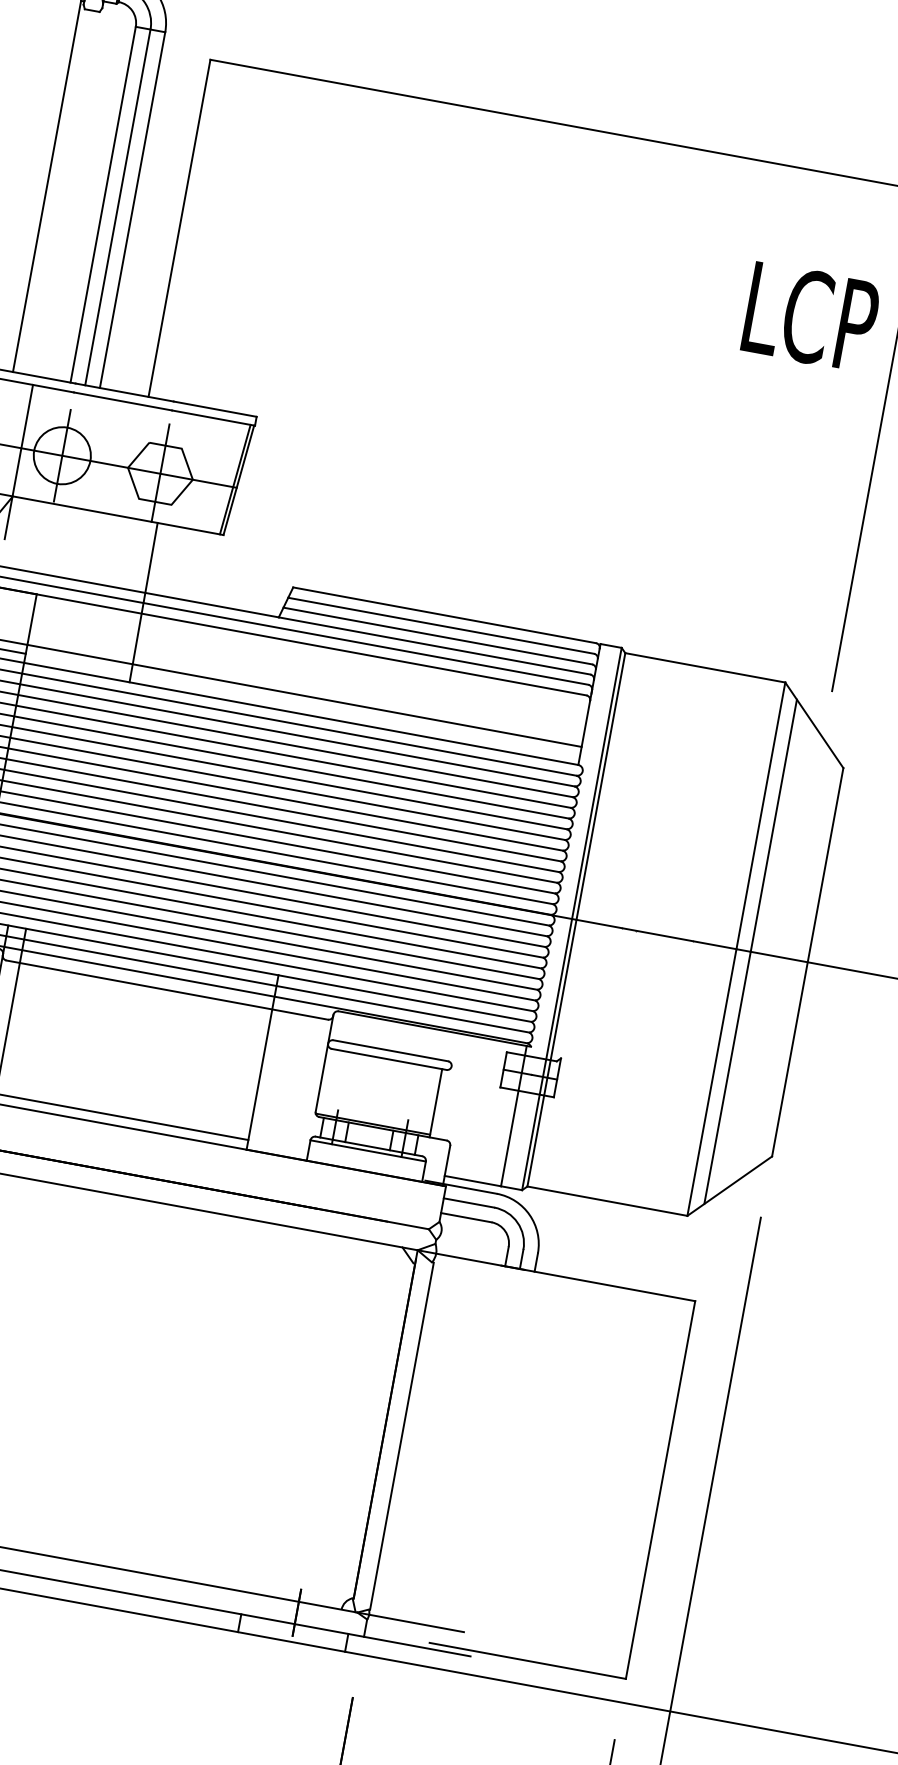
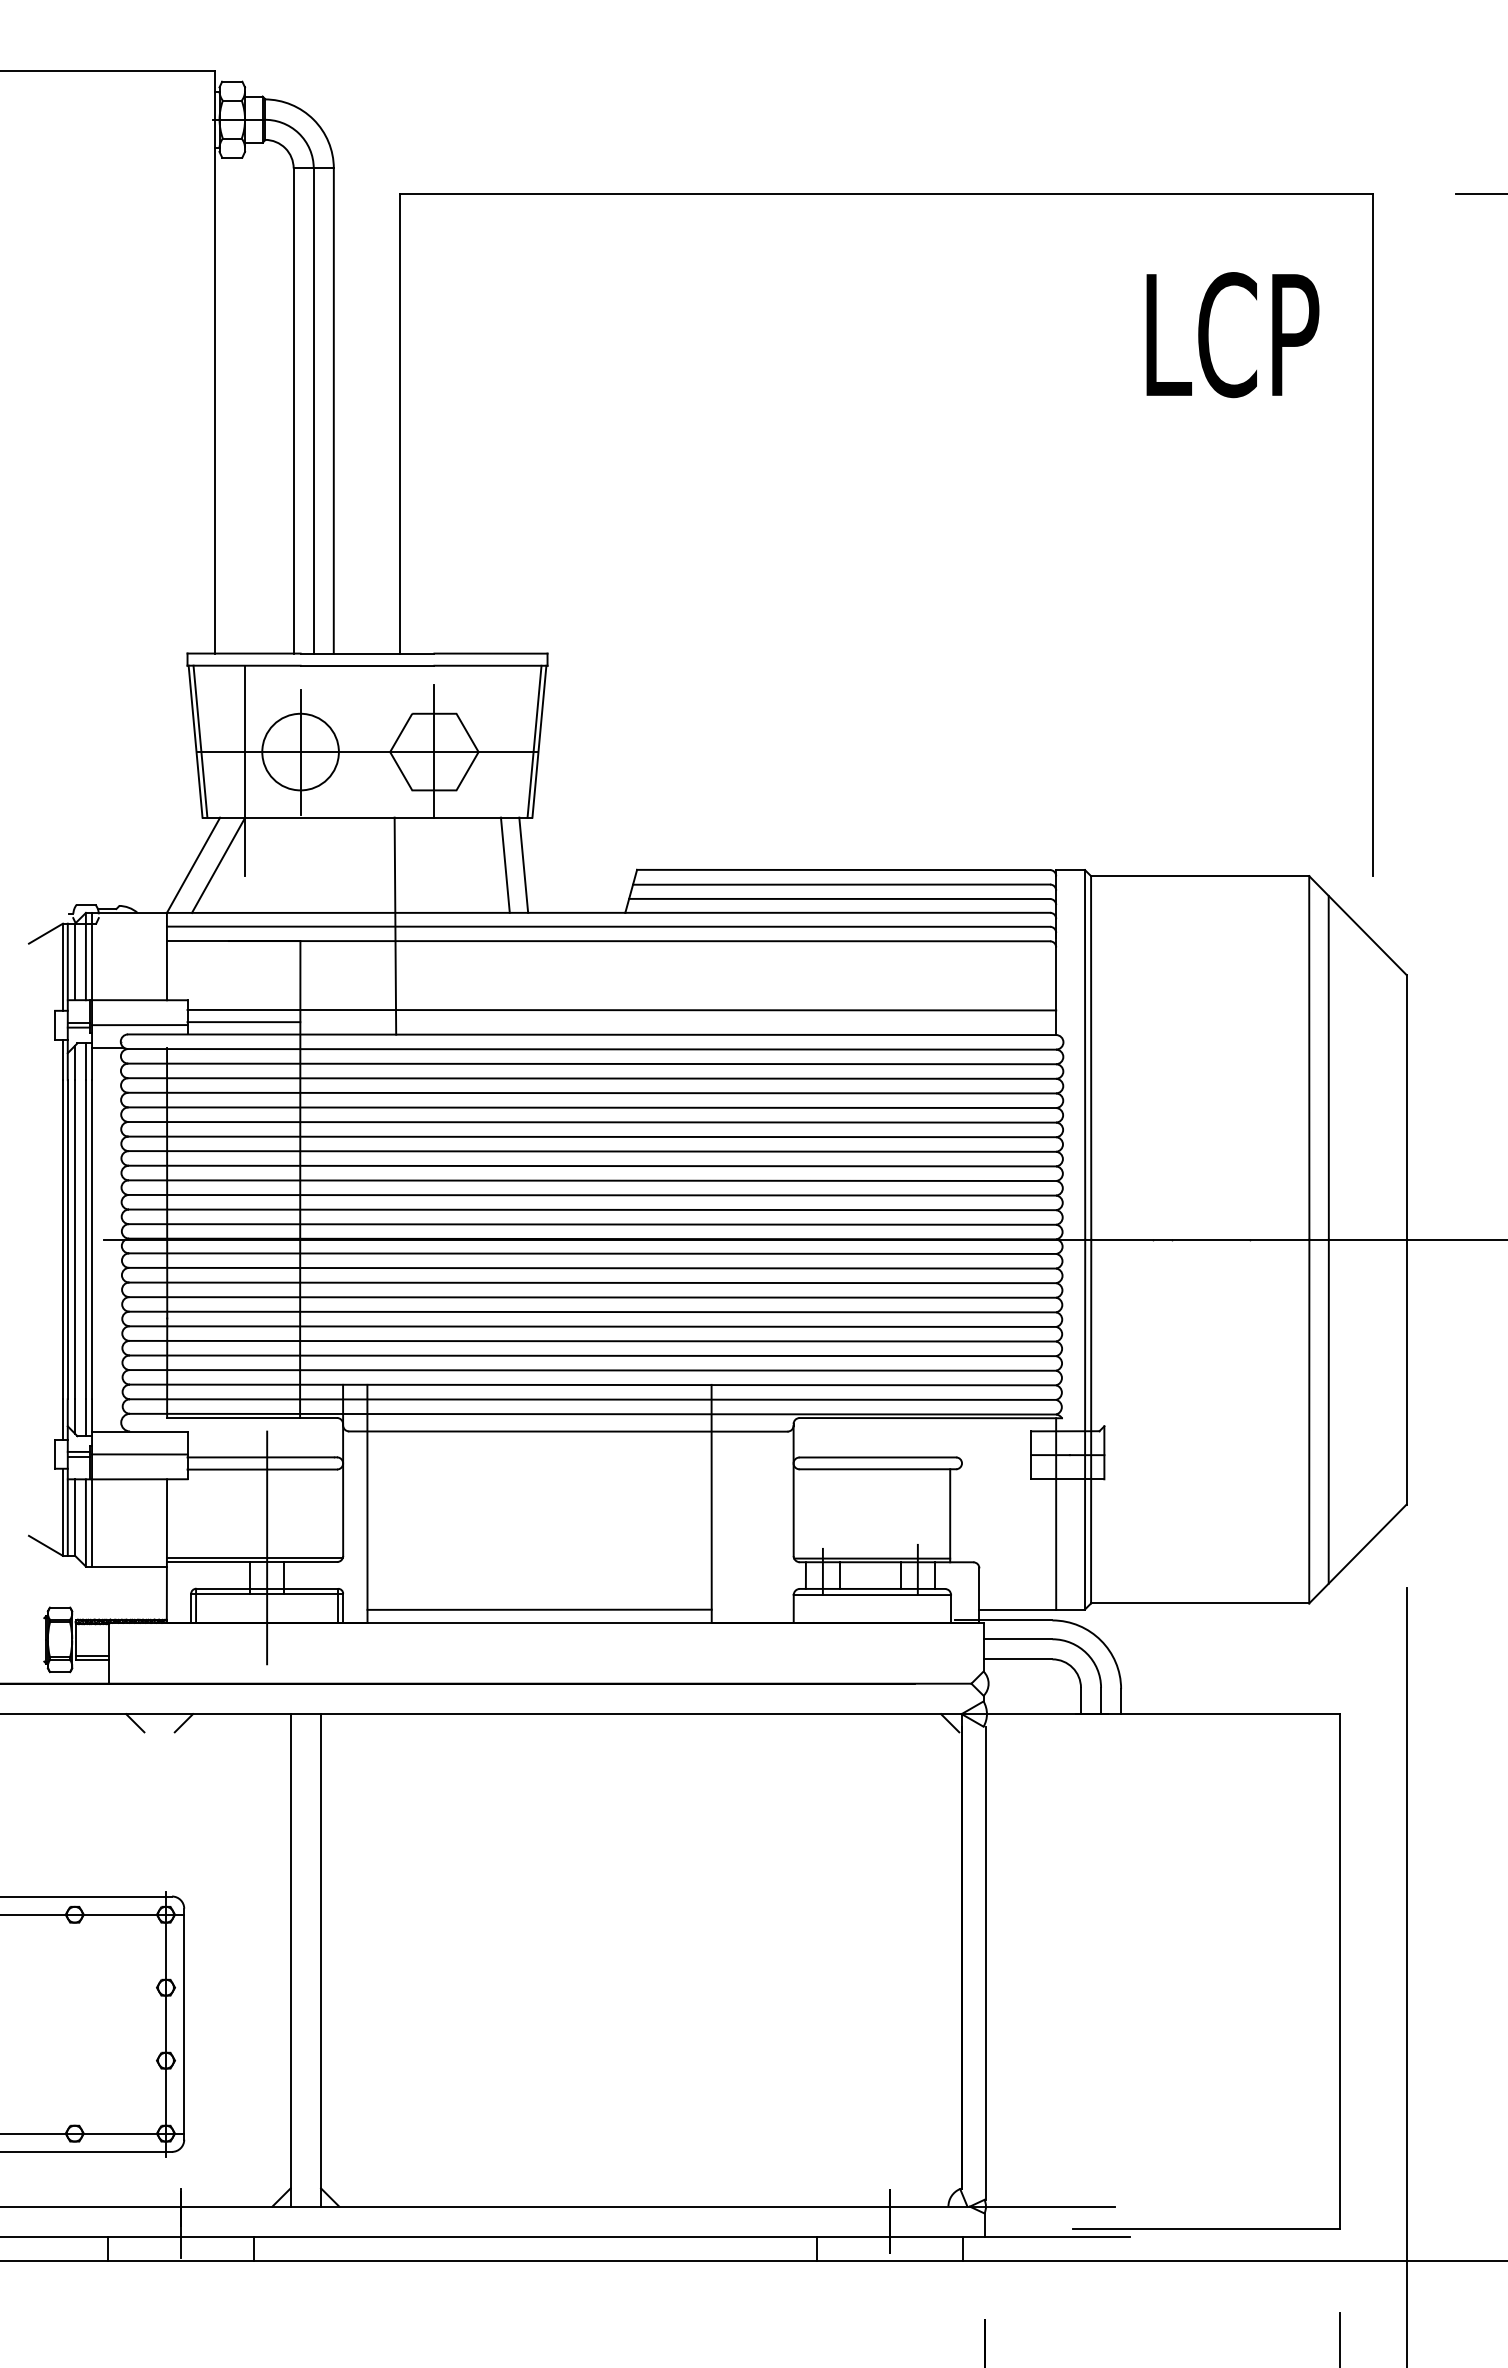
text: (810, 317) -> (1232, 335), moved
line: (196, 565) -> (504, 864), added
line: (210, 568) -> (523, 864), added
line: (143, 602) -> (395, 925), moved

